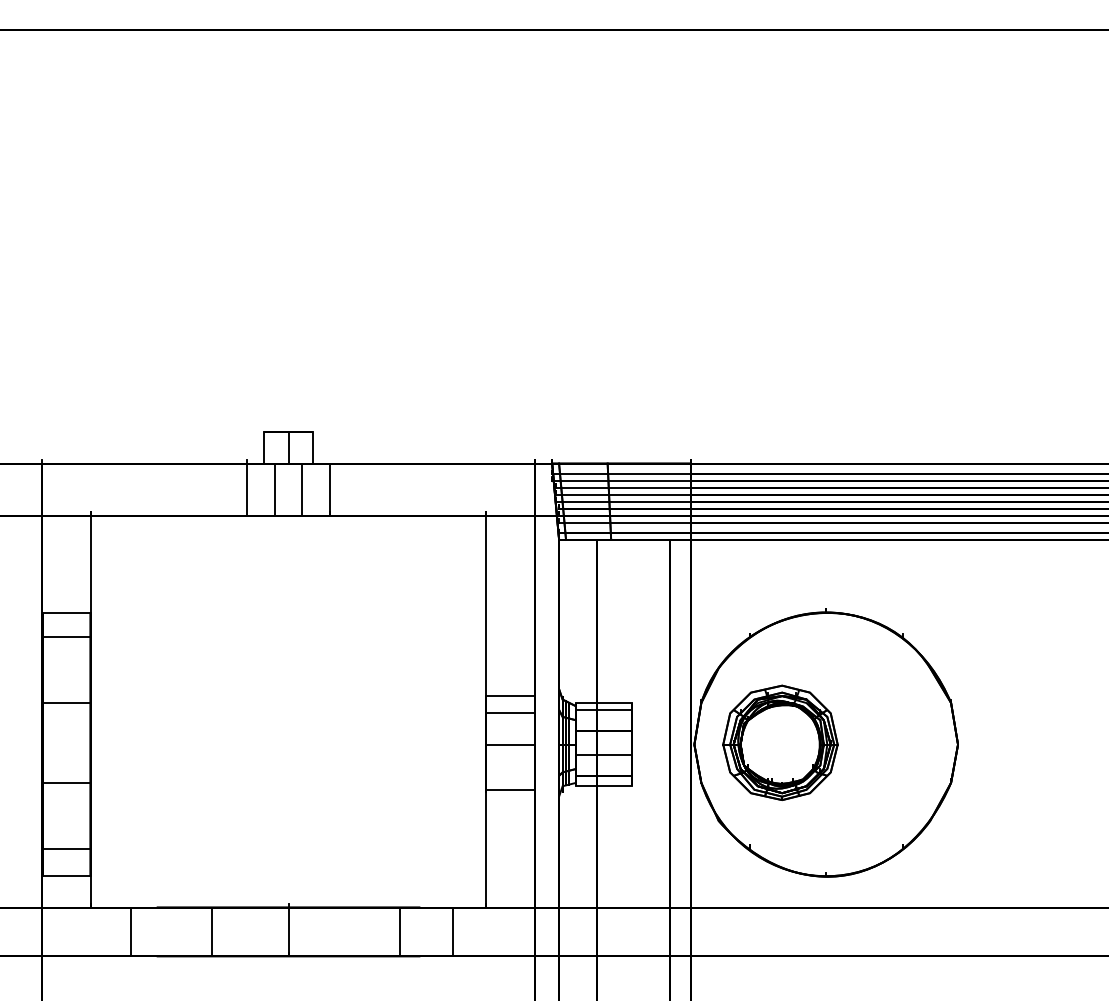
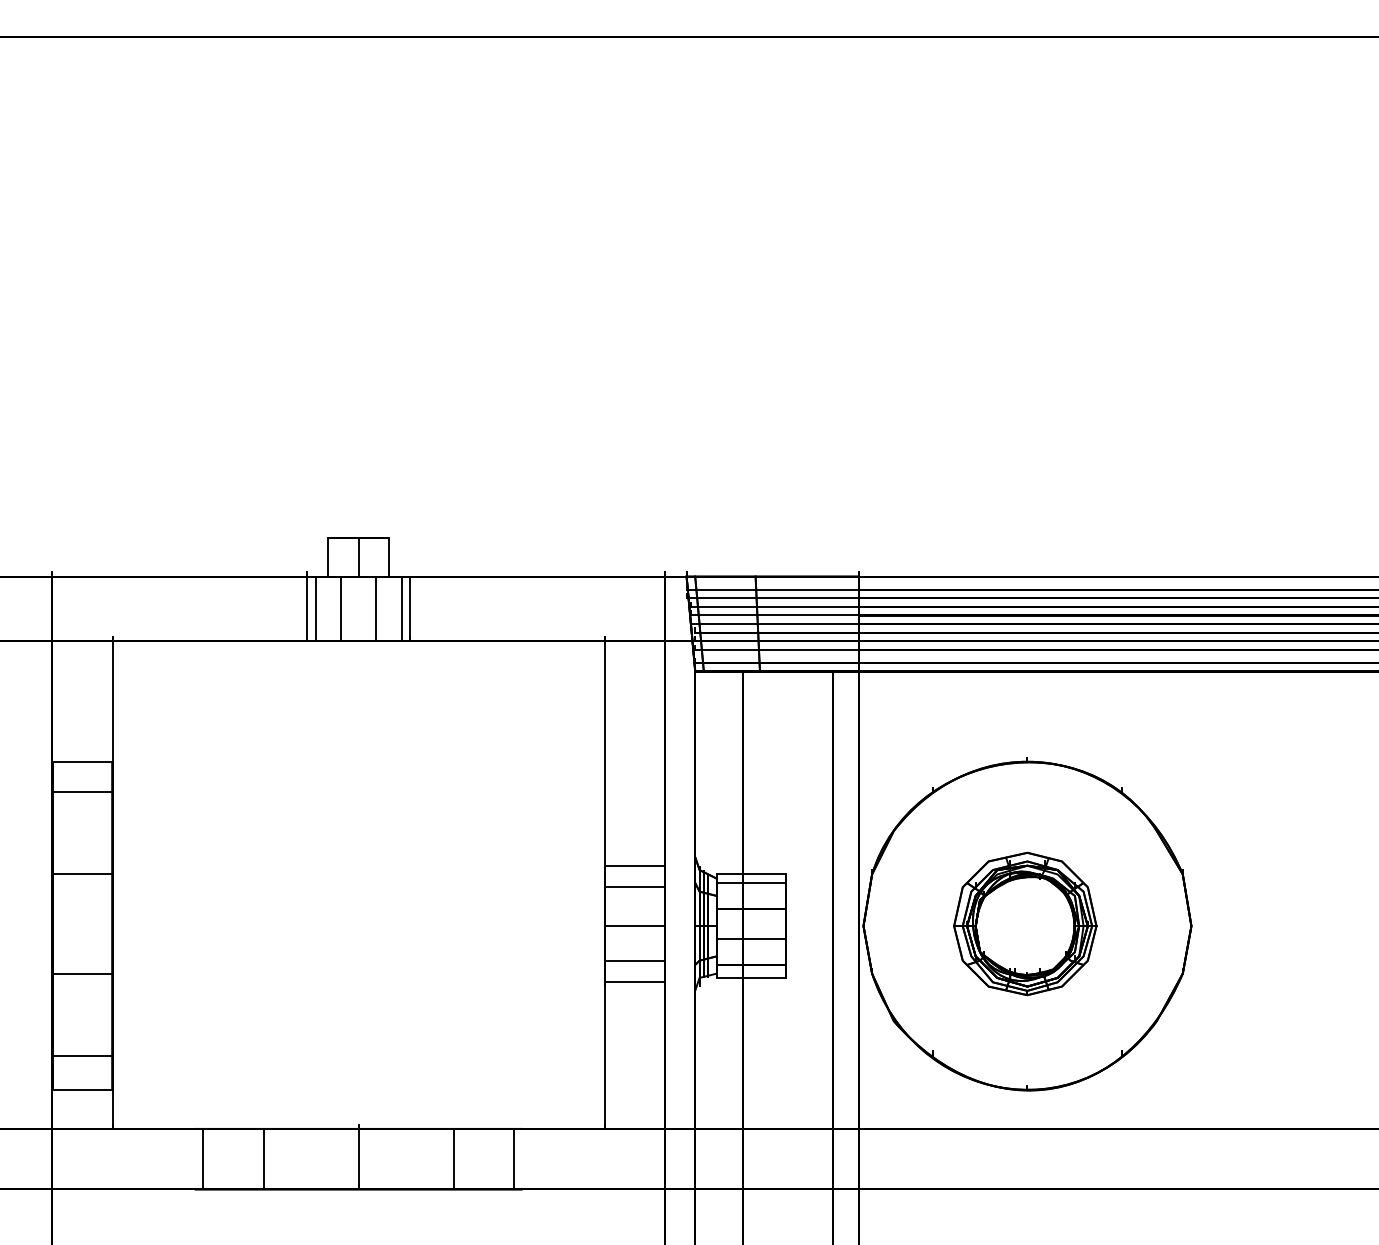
line: (253, 489) -> (315, 608), added
line: (323, 489) -> (402, 608), added
part: (780, 742) -> (1025, 923), moved
line: (510, 772) -> (634, 960), added
line: (130, 931) -> (203, 1158), moved
line: (399, 931) -> (453, 1158), moved
line: (453, 931) -> (514, 1158), moved

